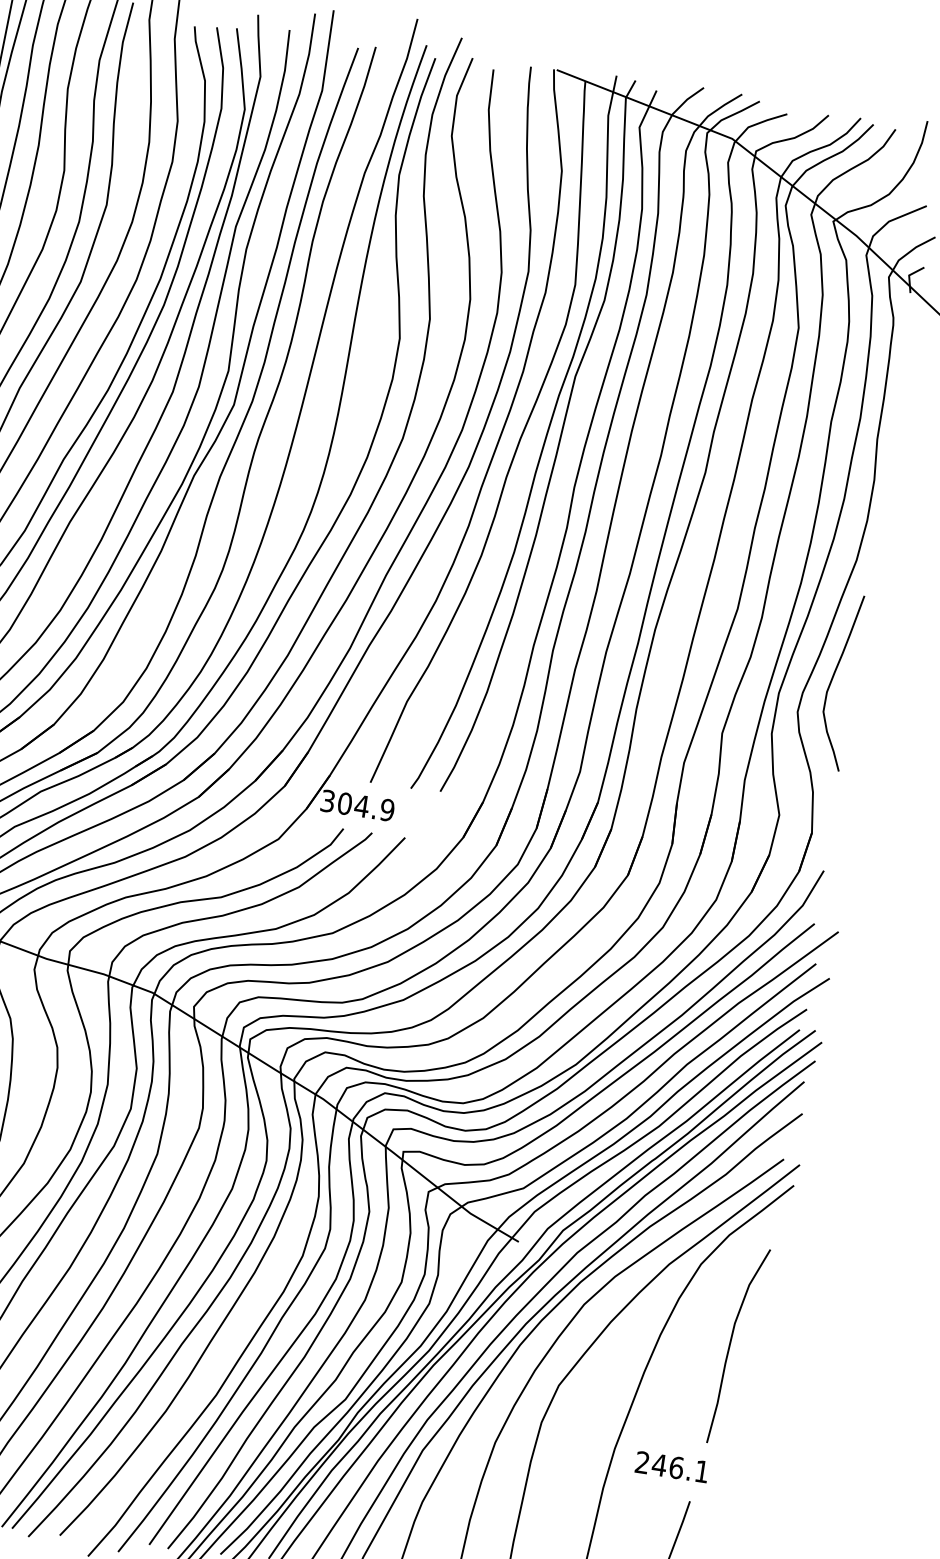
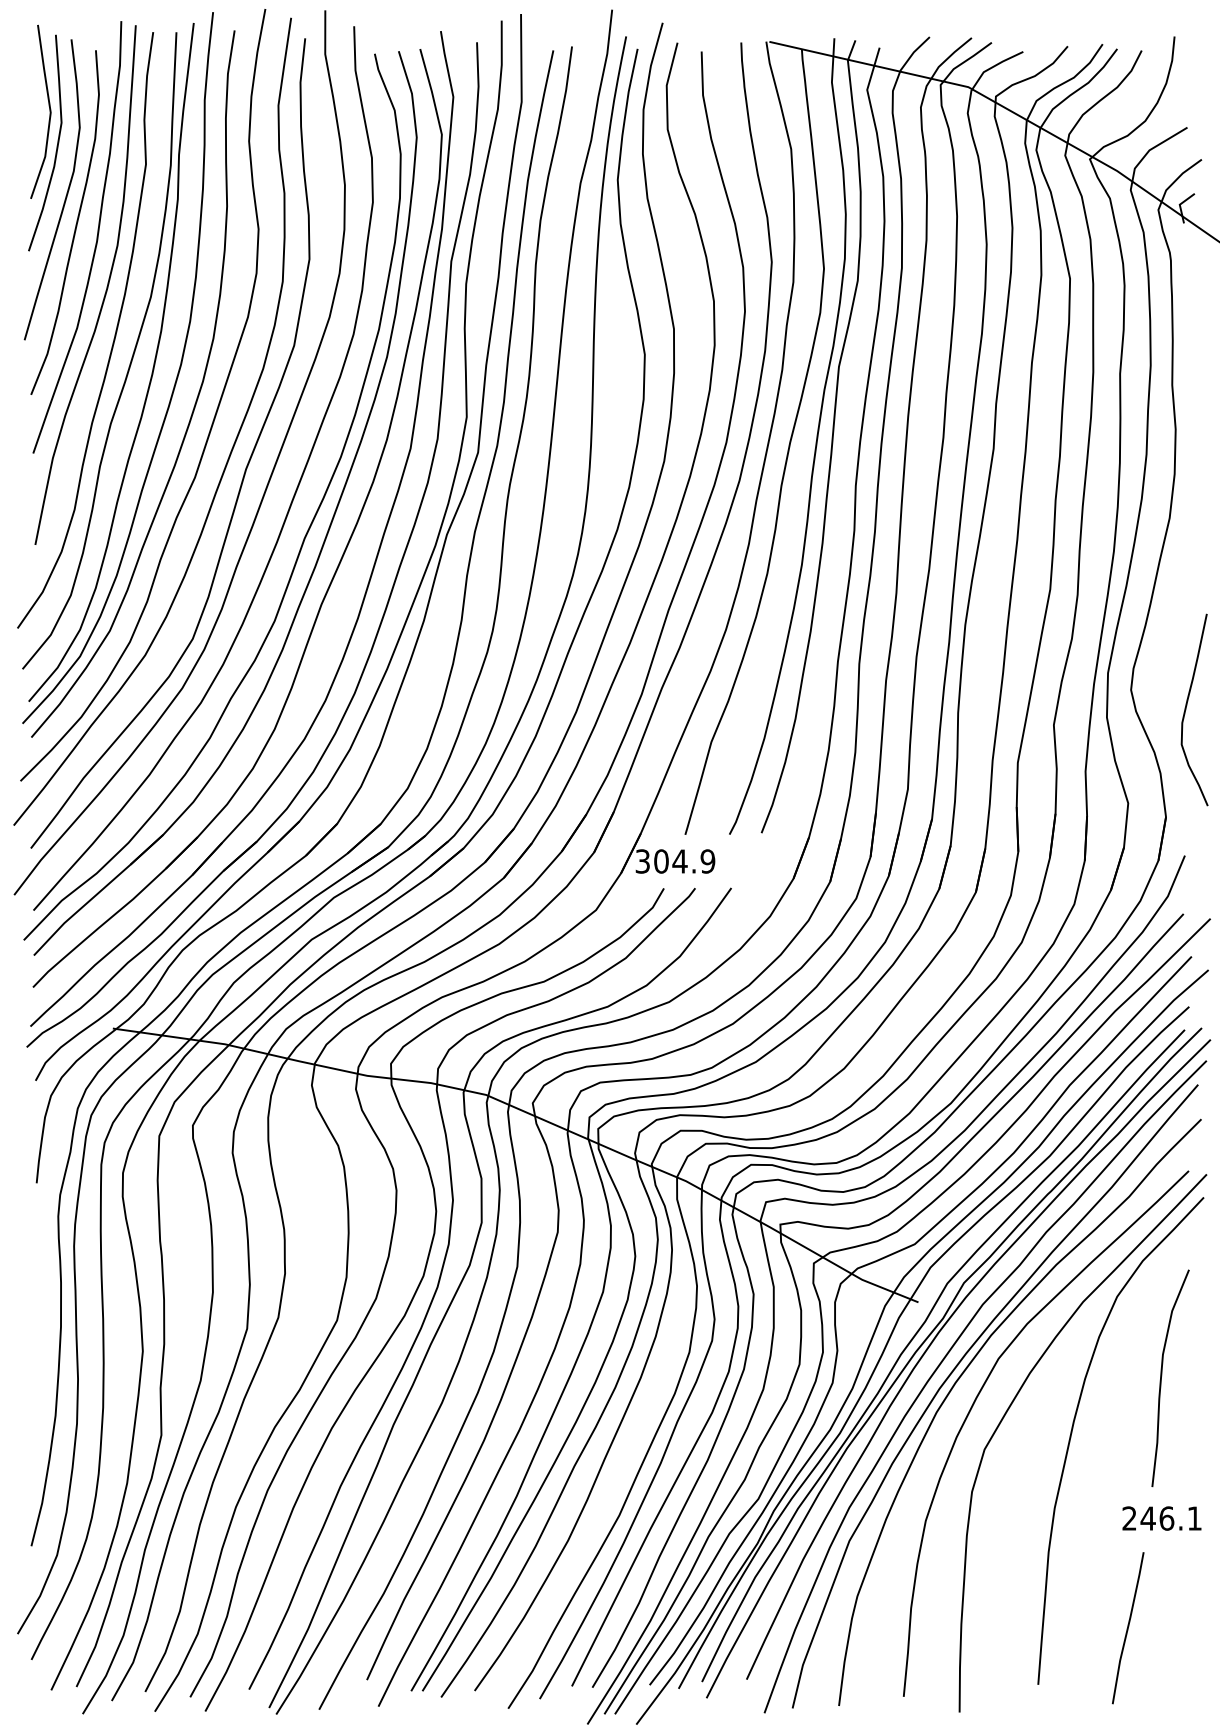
curve: (832, 680) -> (1186, 709), moved
text: (671, 1467) -> (1161, 1518), moved

